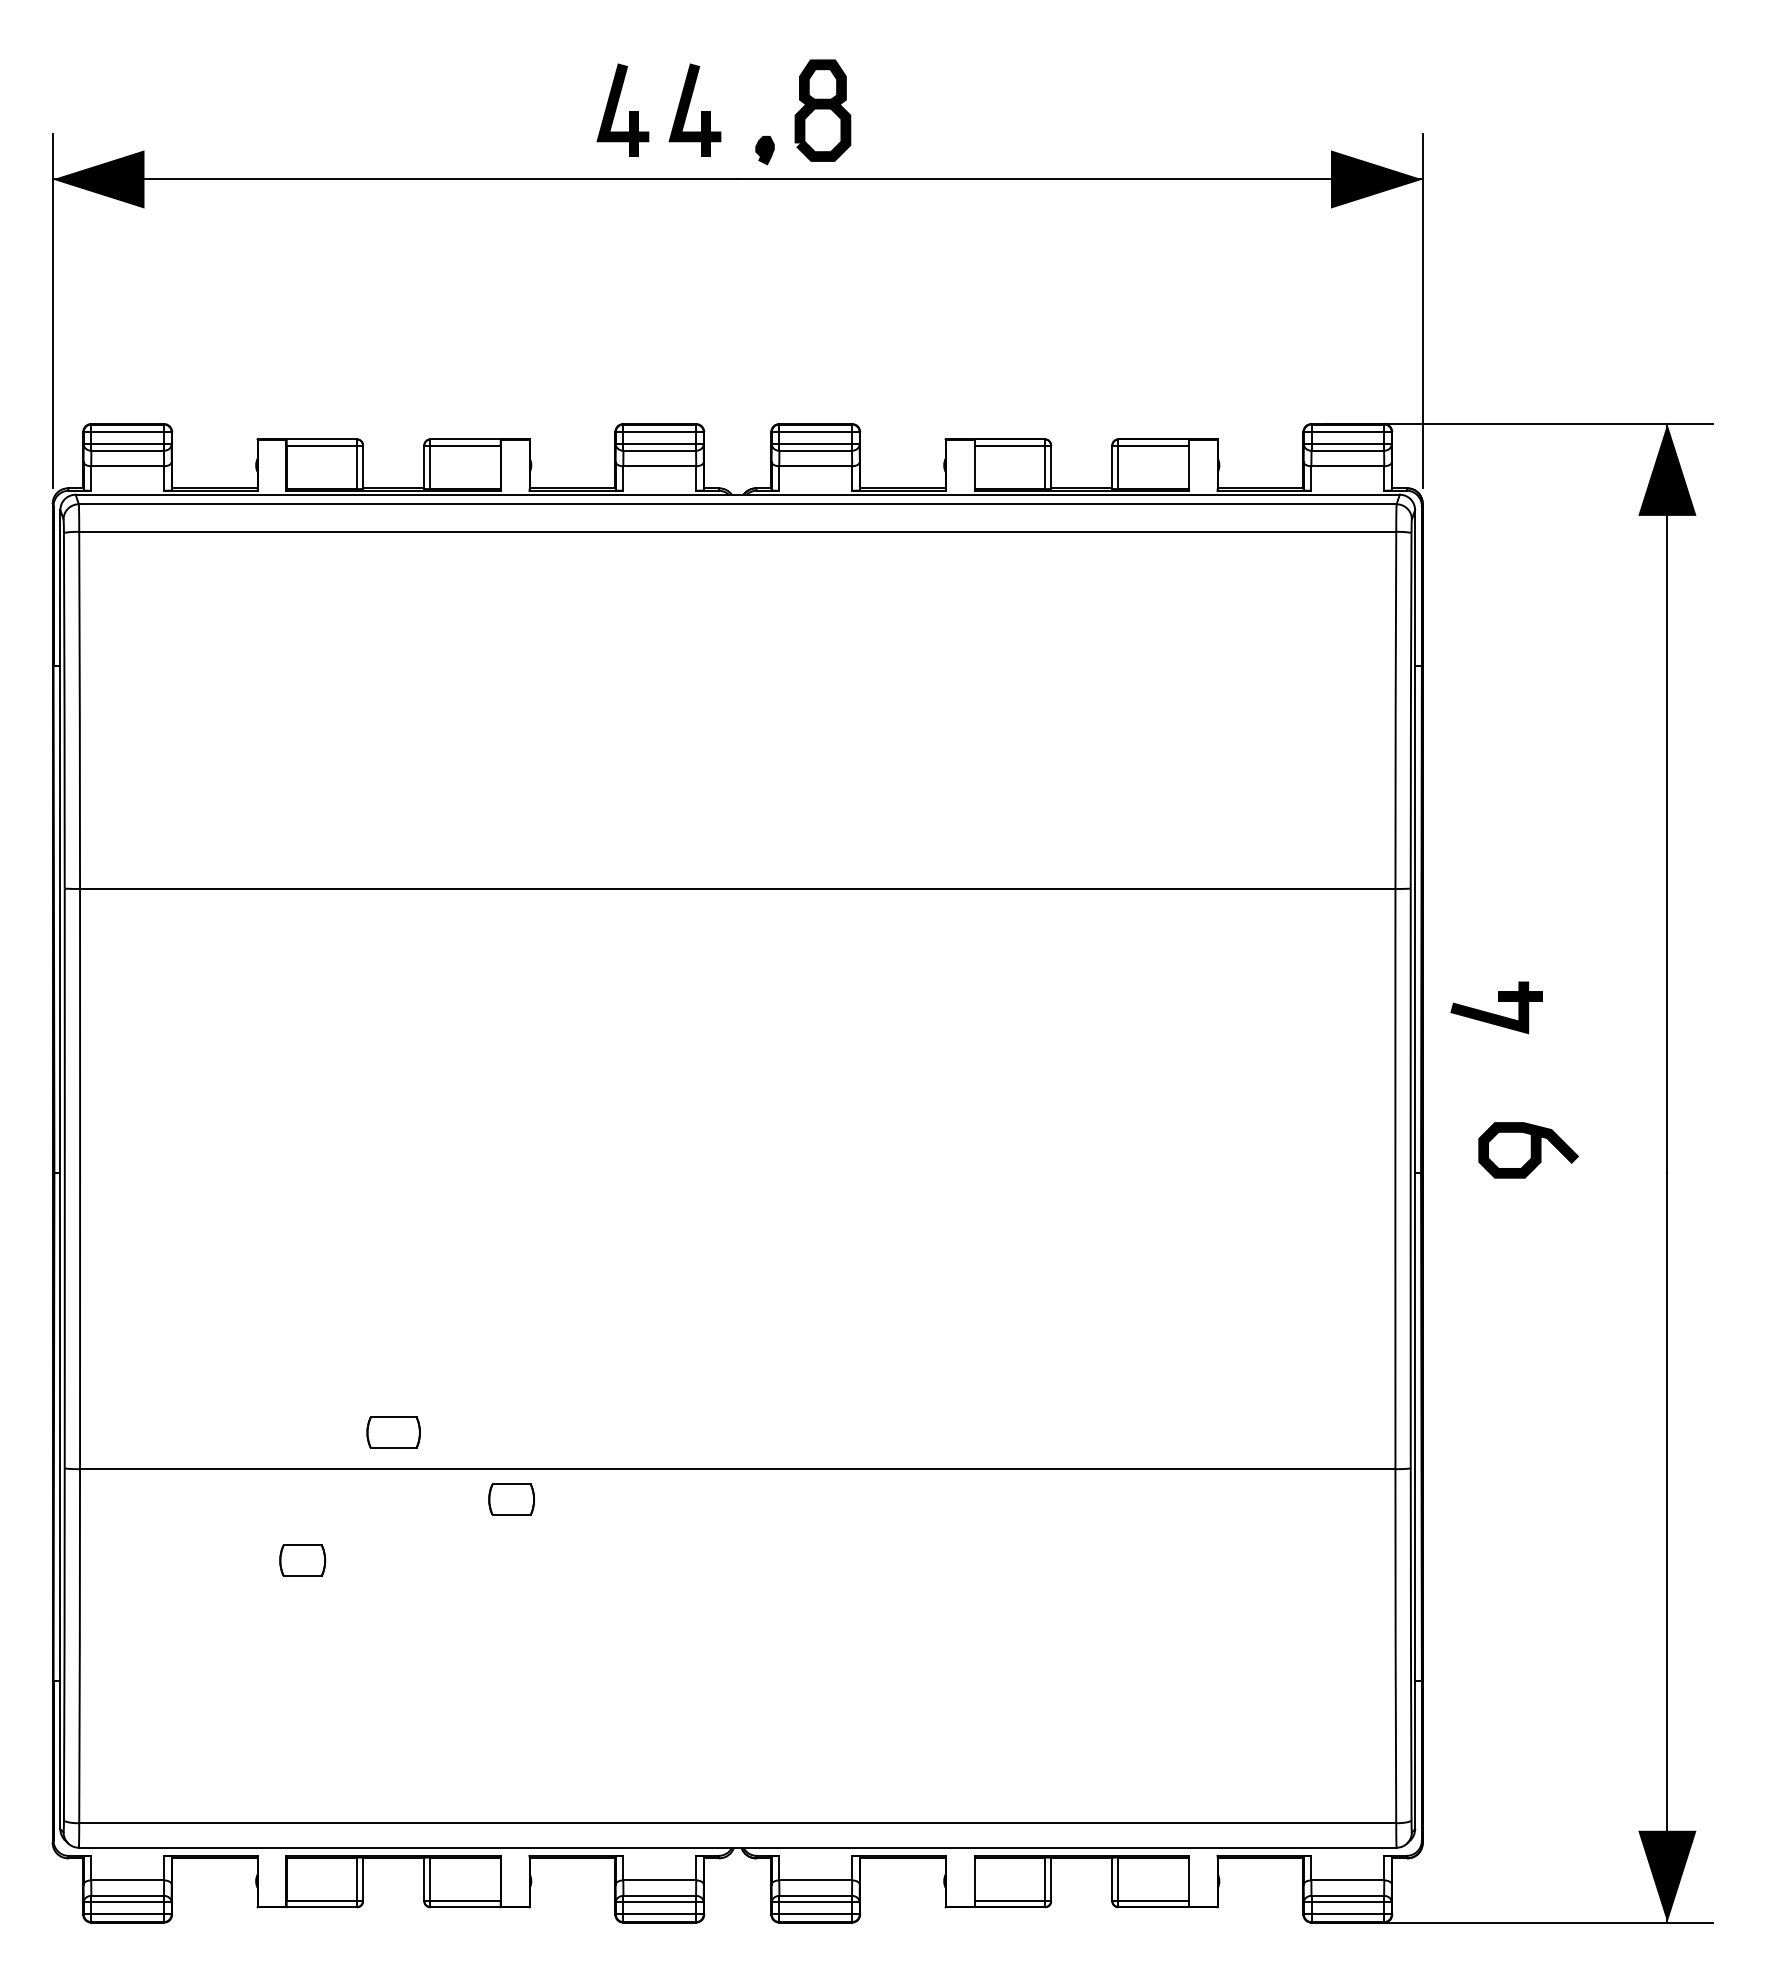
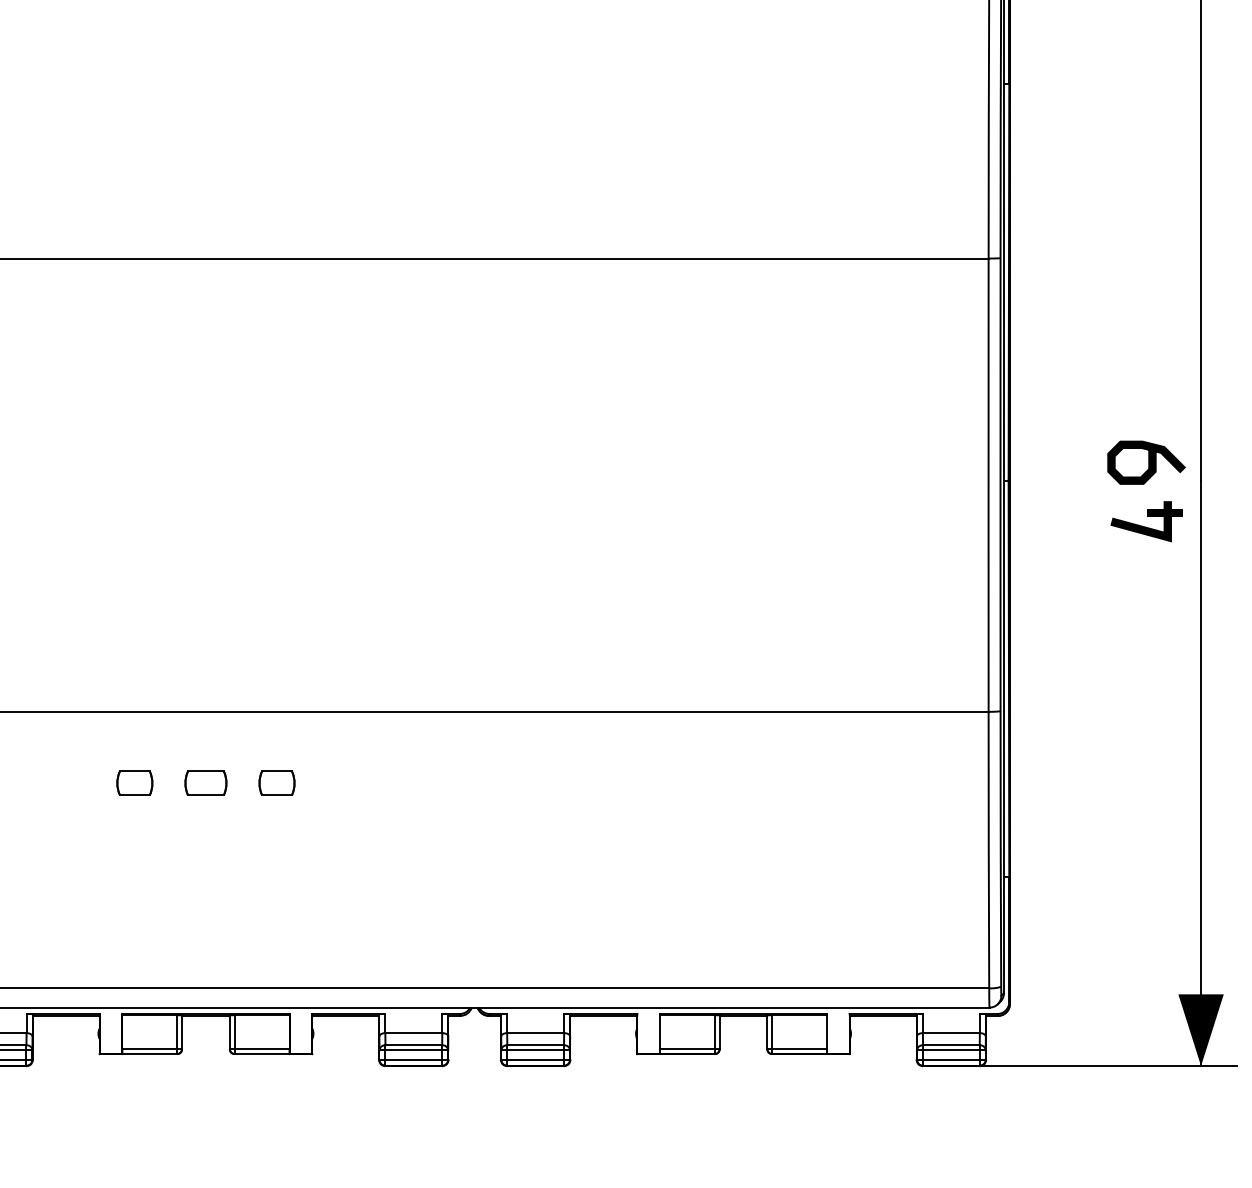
part: (1498, 1001) -> (1148, 516), moved
curve: (1530, 1150) -> (1148, 462), moved
part: (393, 1432) -> (205, 783), moved
part: (511, 1499) -> (276, 783), moved

